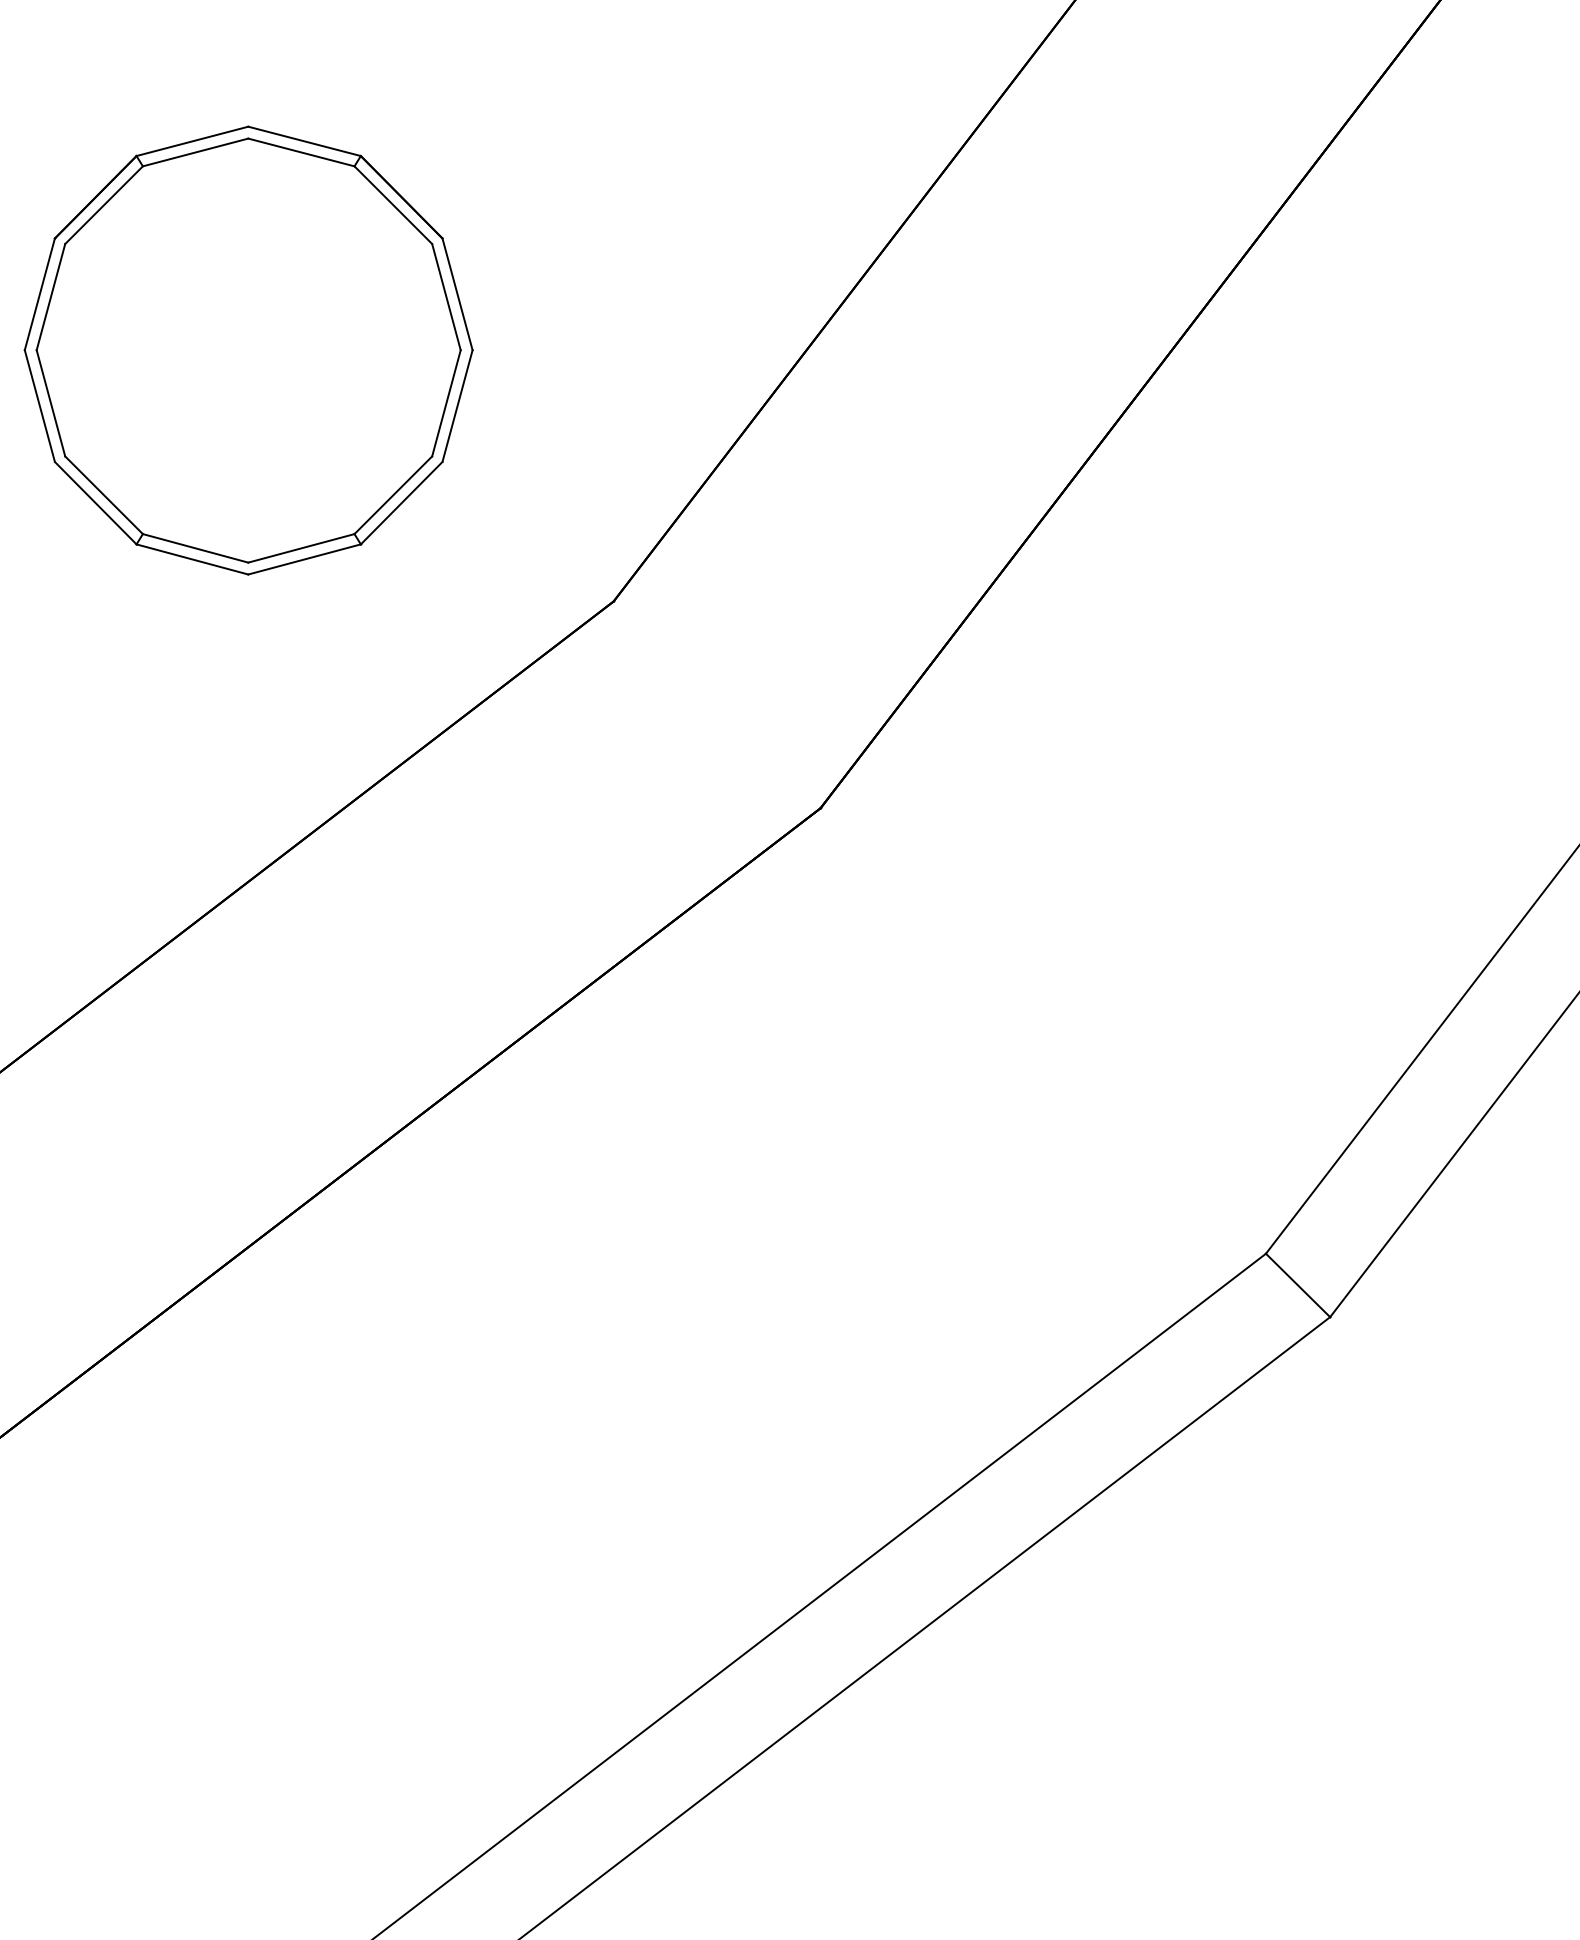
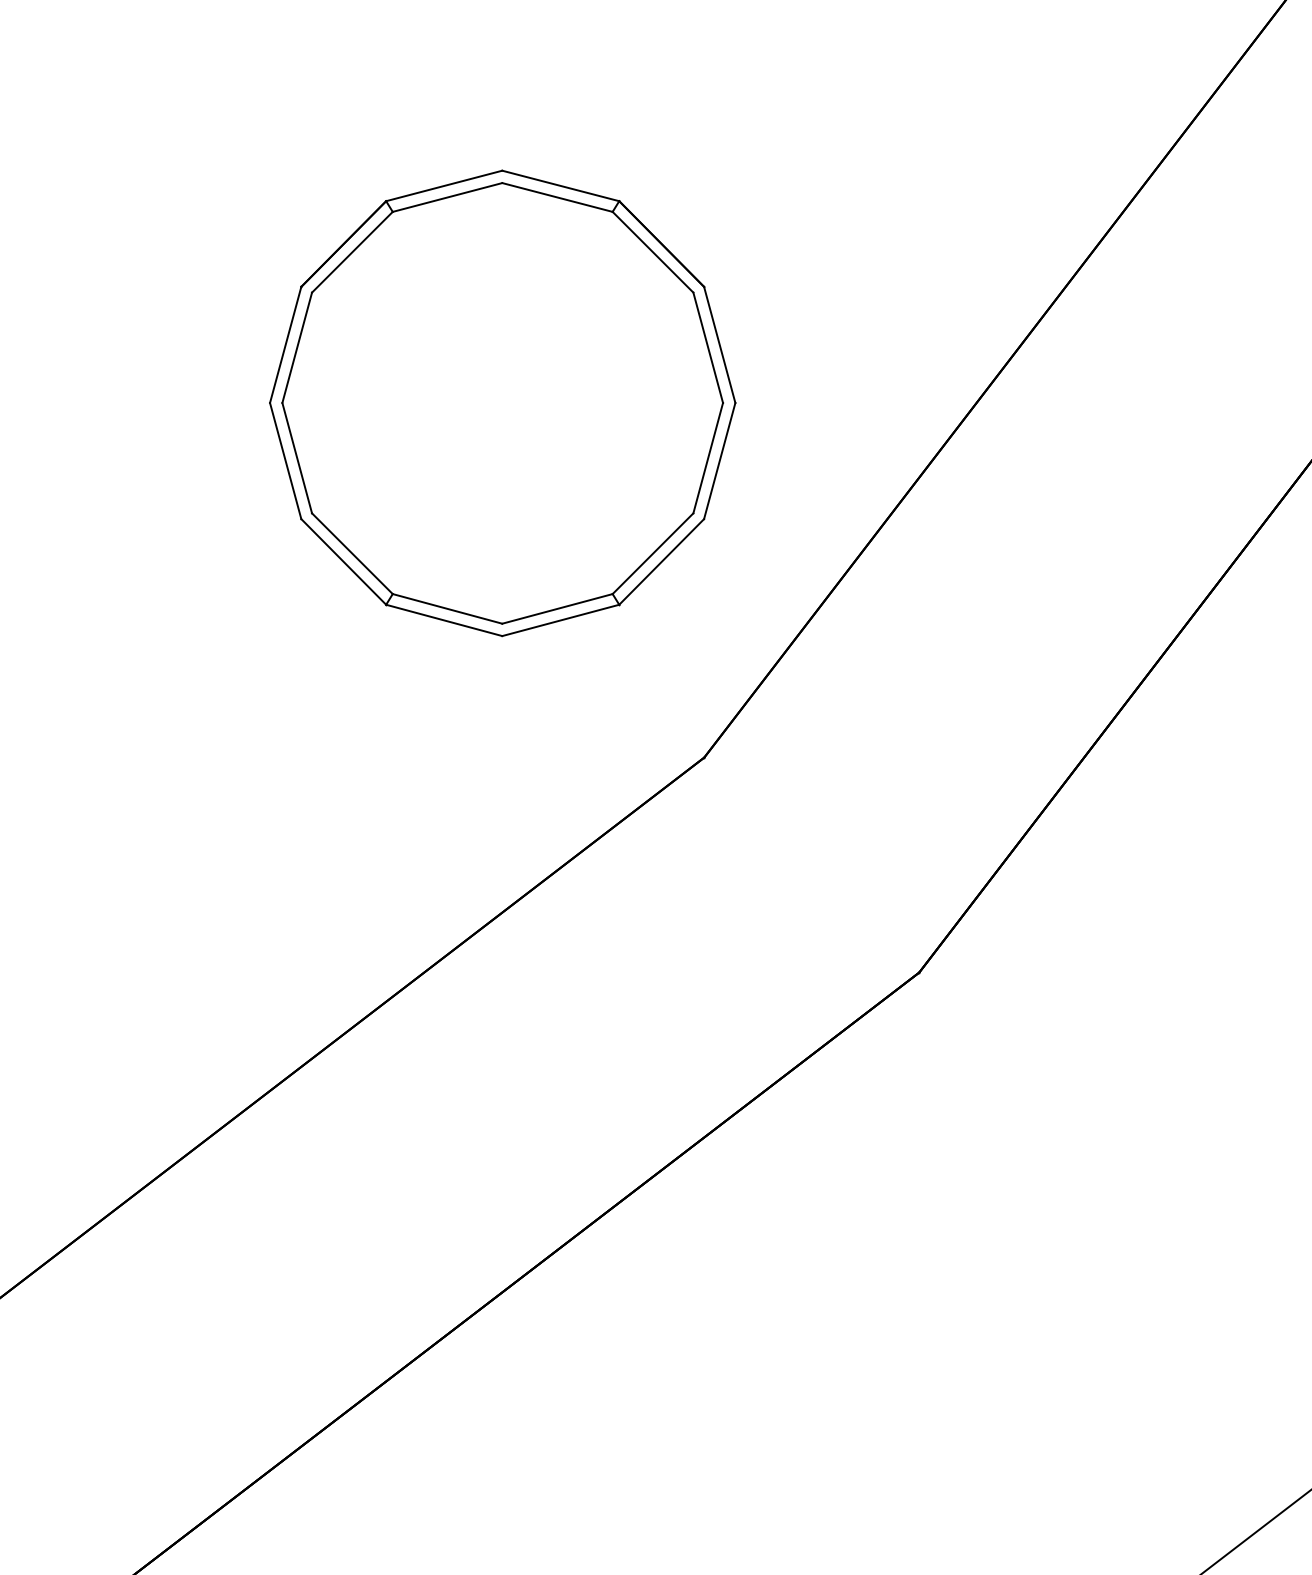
part: (248, 350) -> (502, 403), moved

